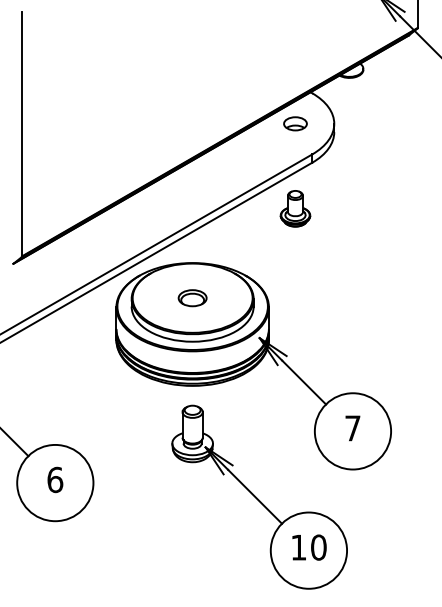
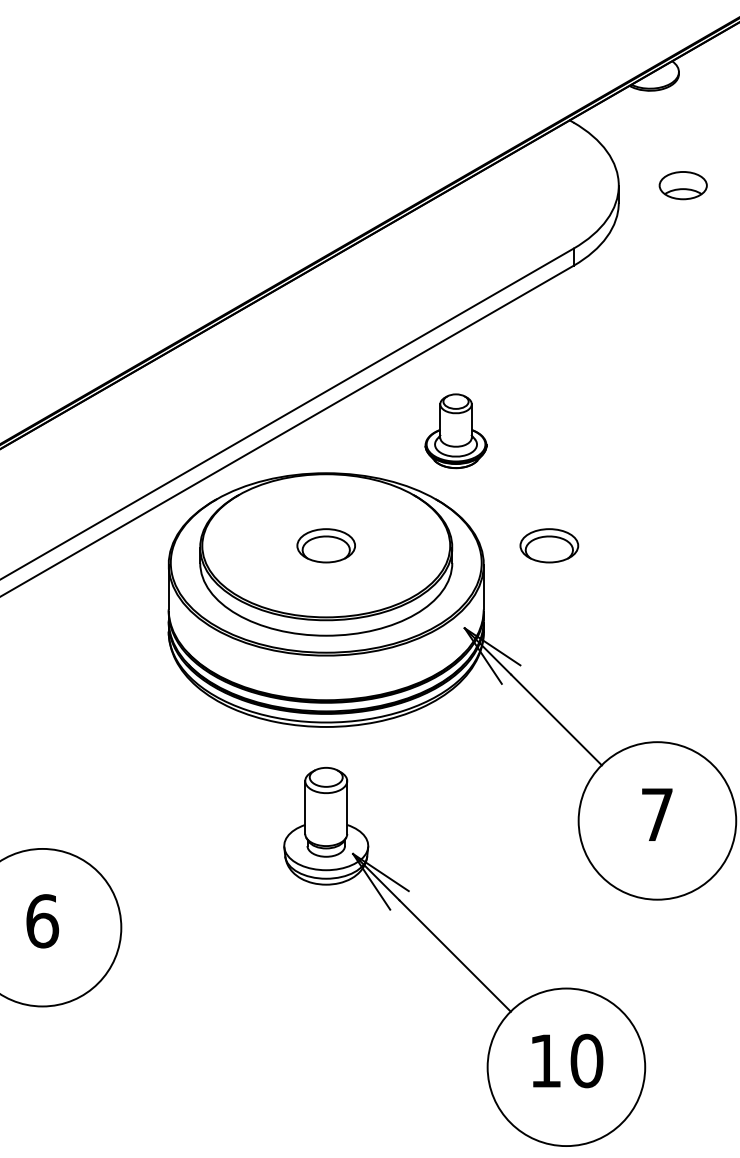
part: (295, 123) -> (683, 184), moved
part: (295, 208) -> (456, 430), moved
part: (300, 298) -> (549, 546), added

